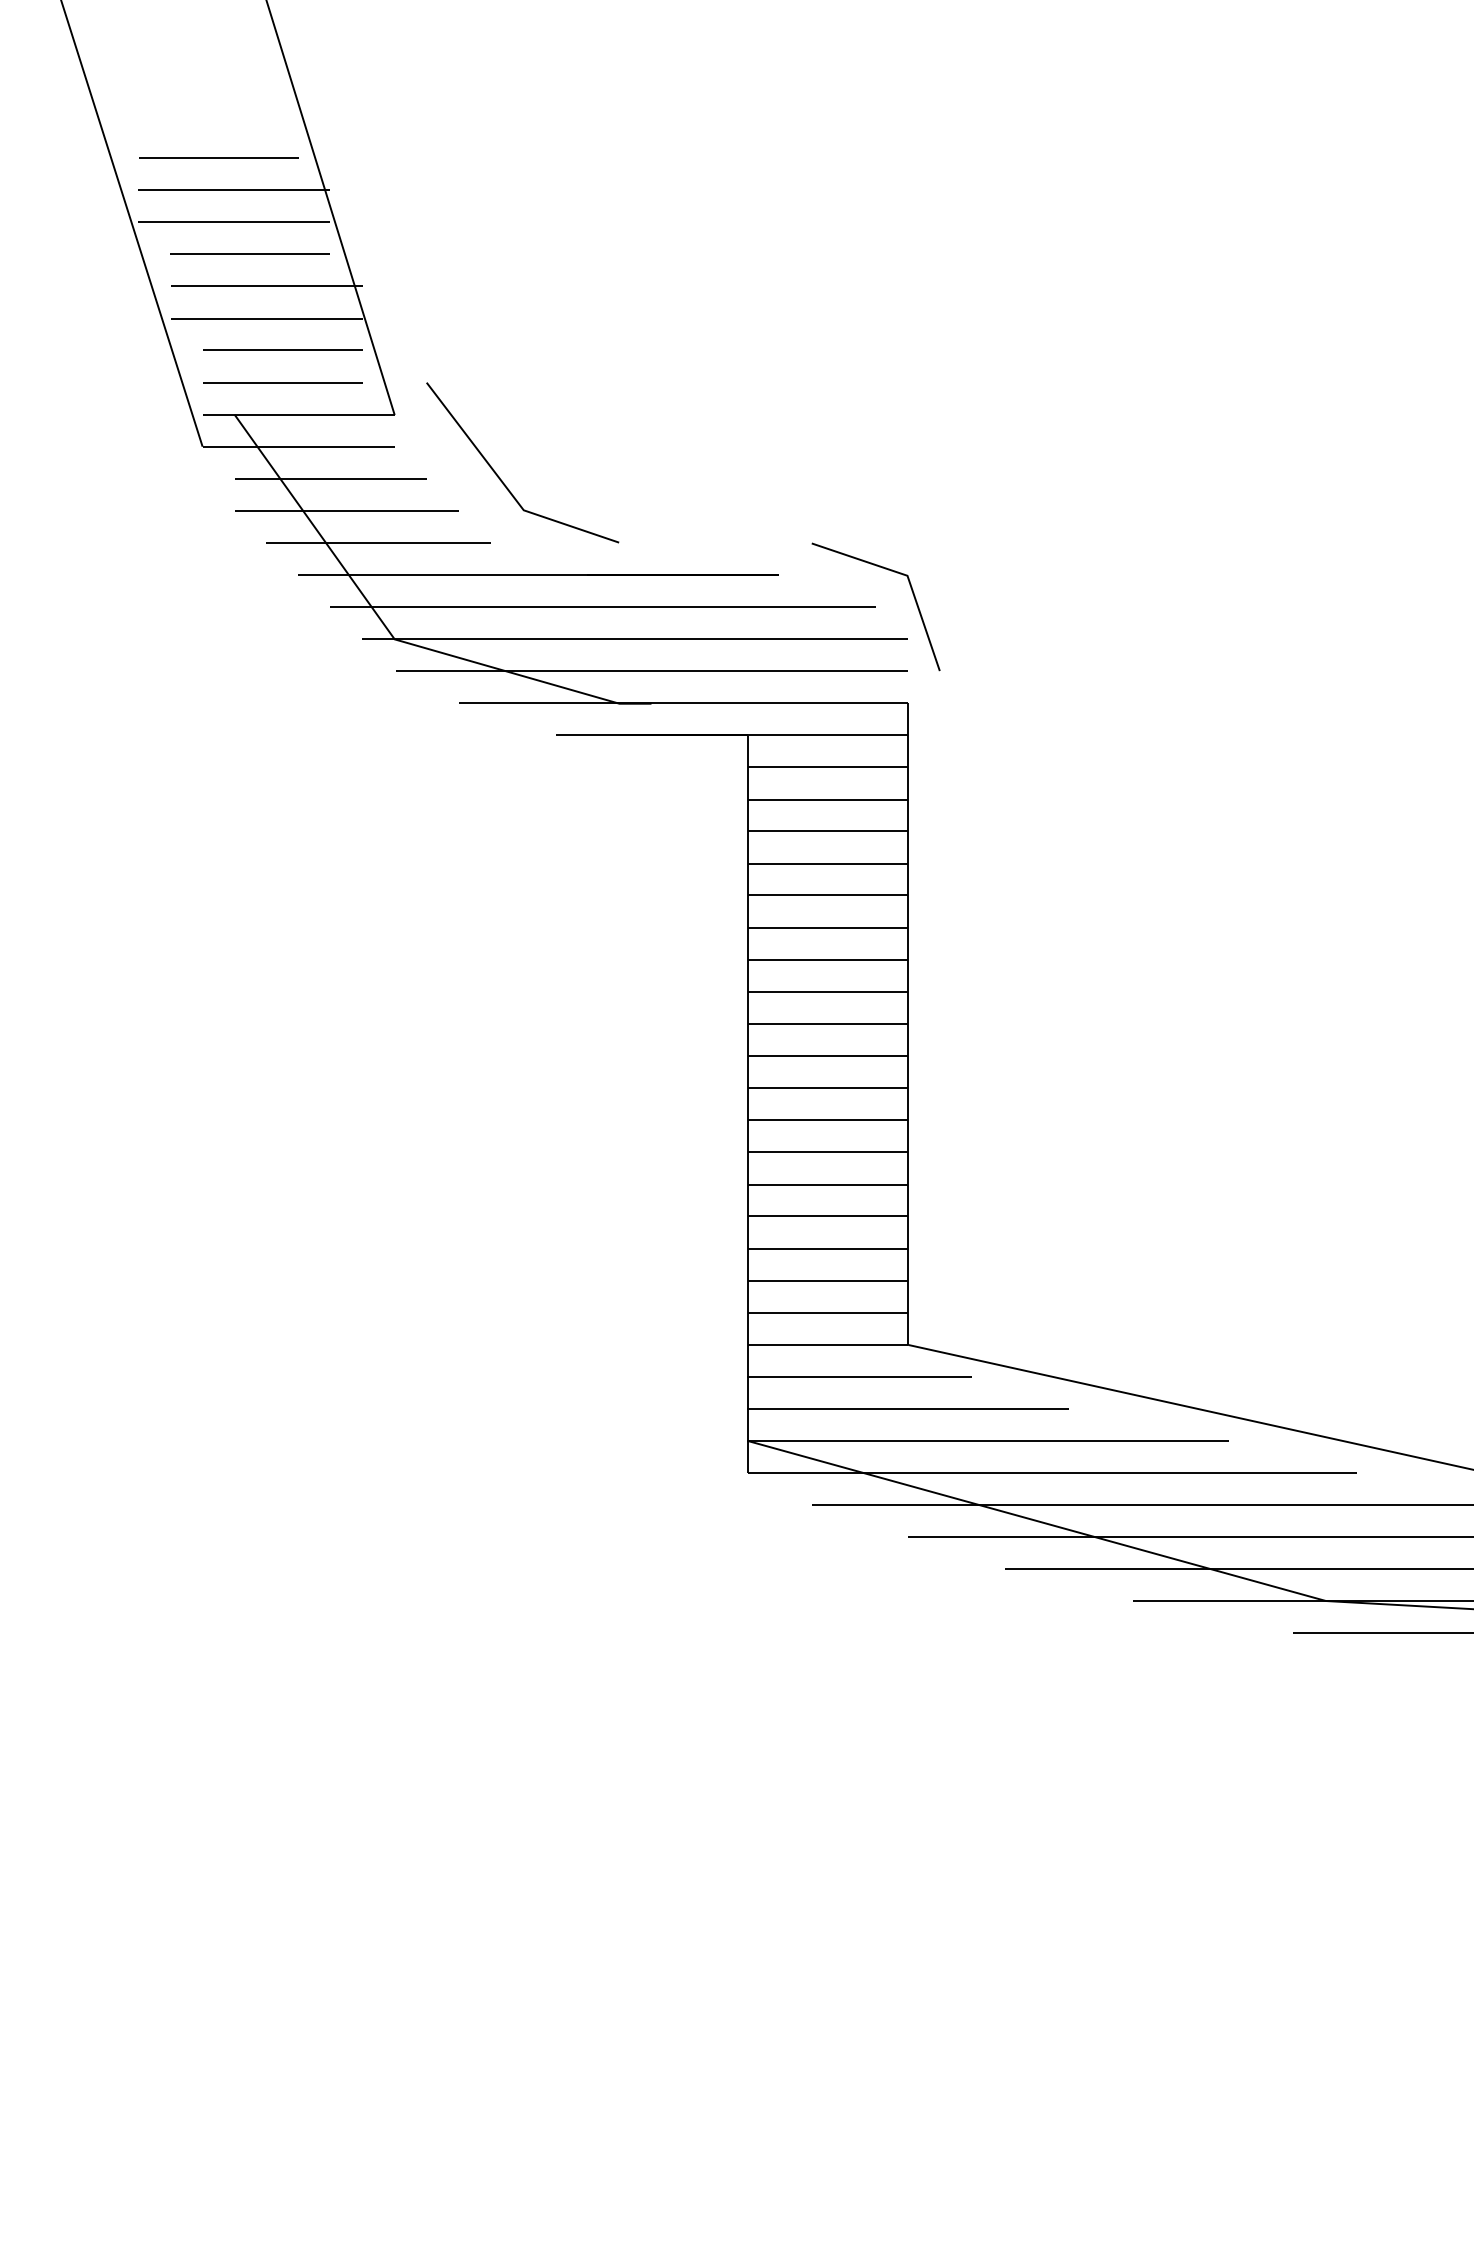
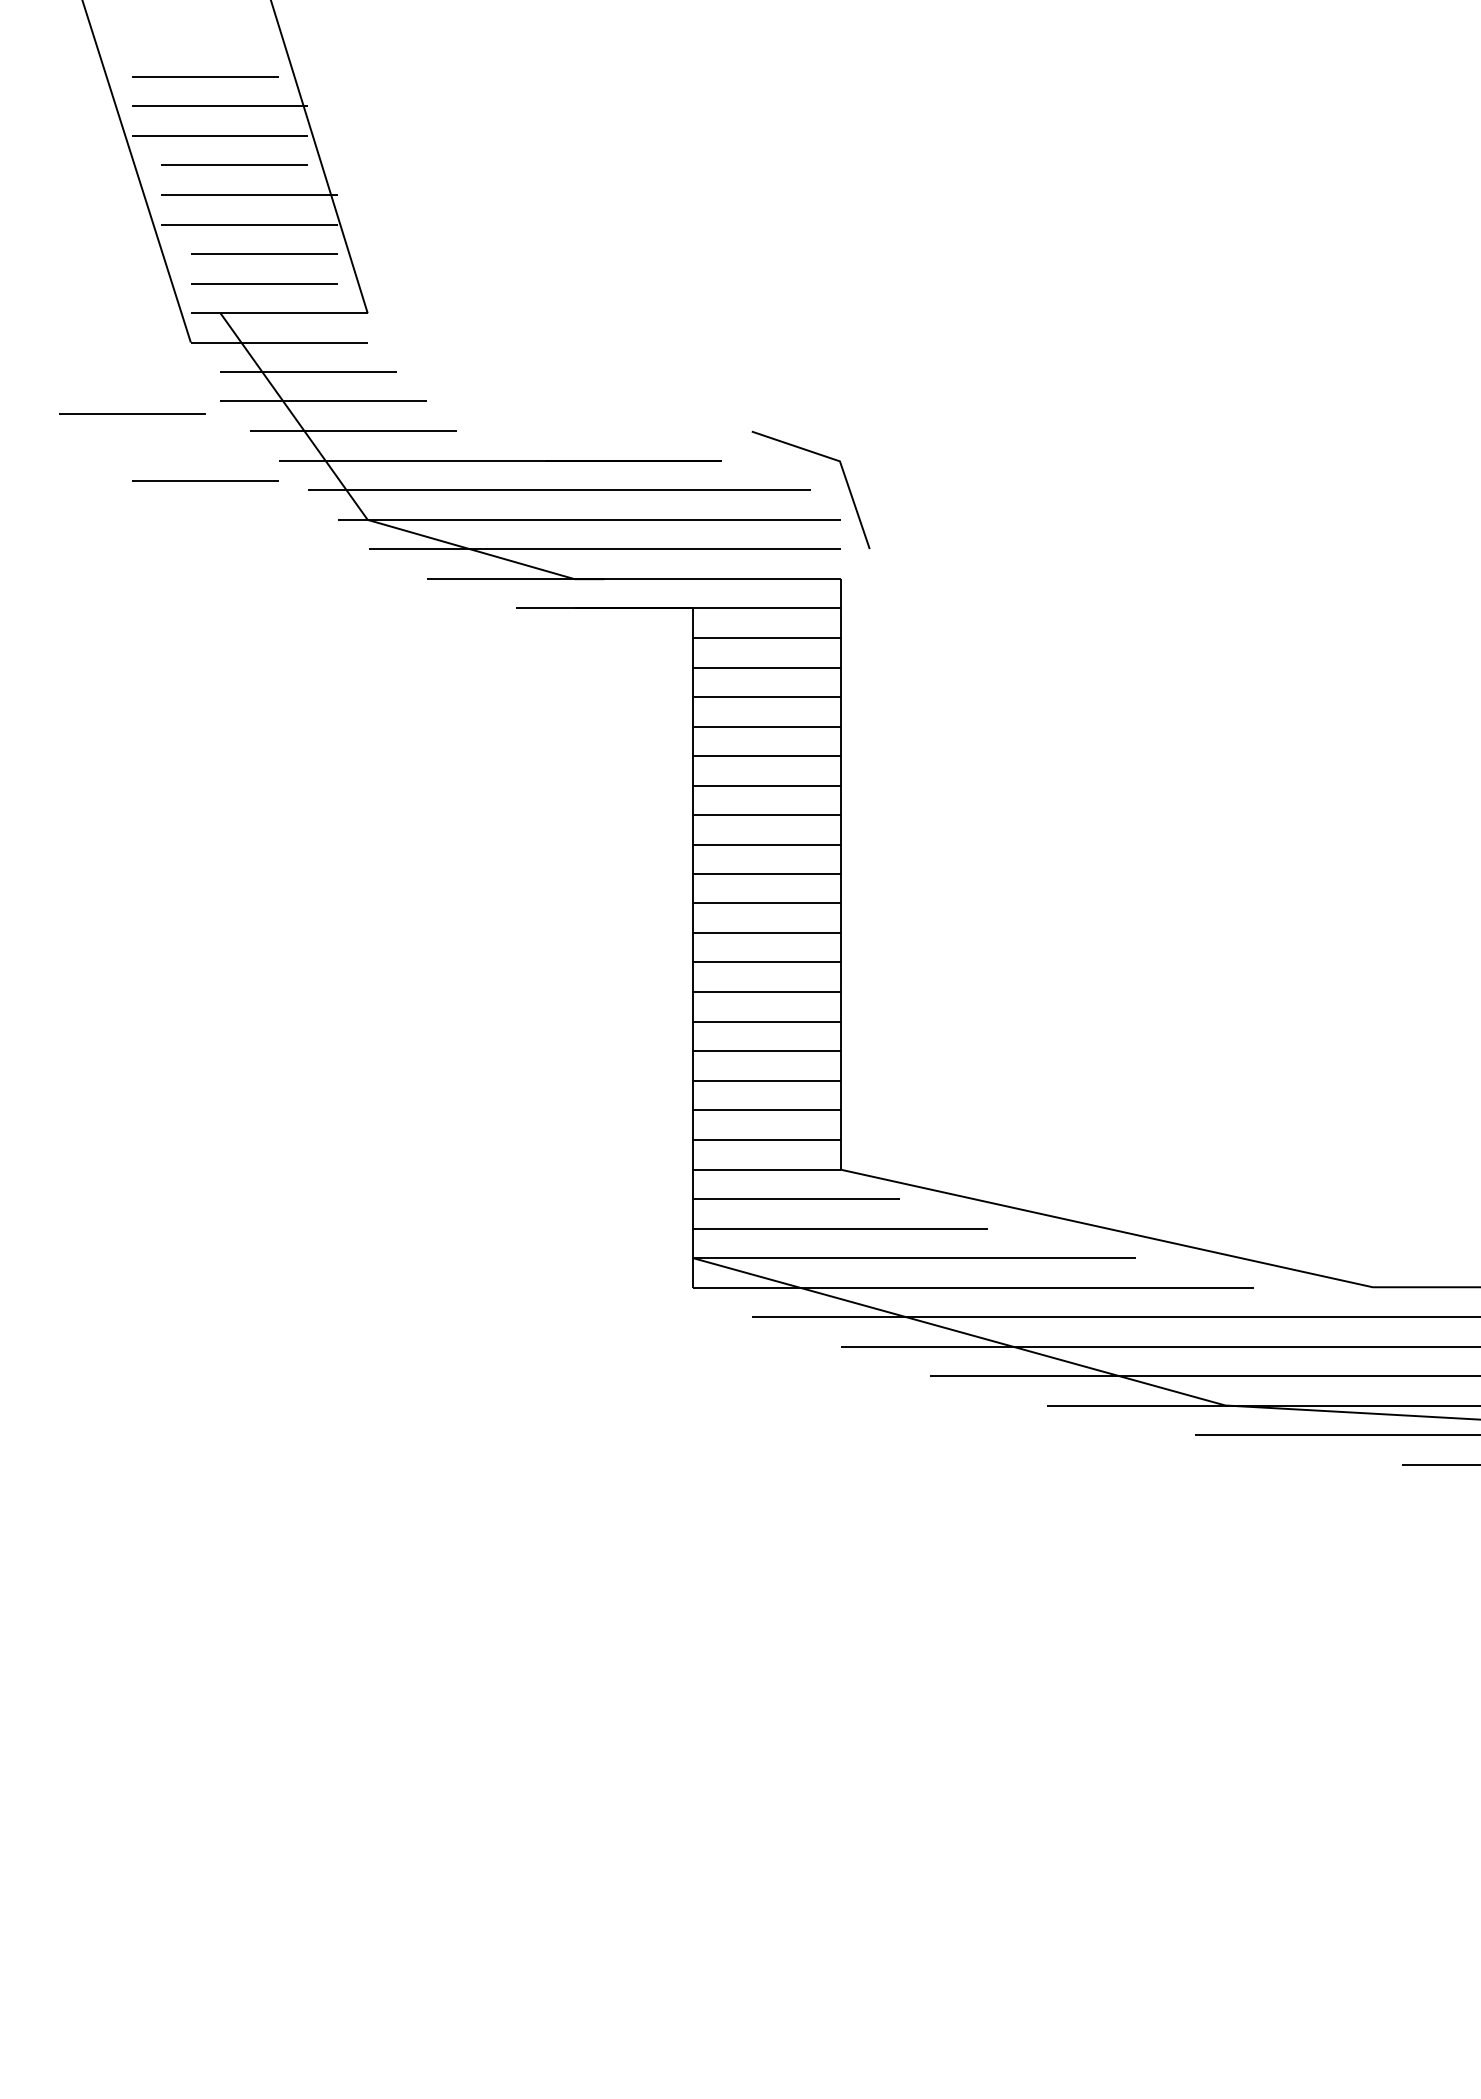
curve: (501, 479) -> (466, 372), removed
line: (139, 523) -> (132, 413), added
line: (218, 596) -> (205, 480), added

